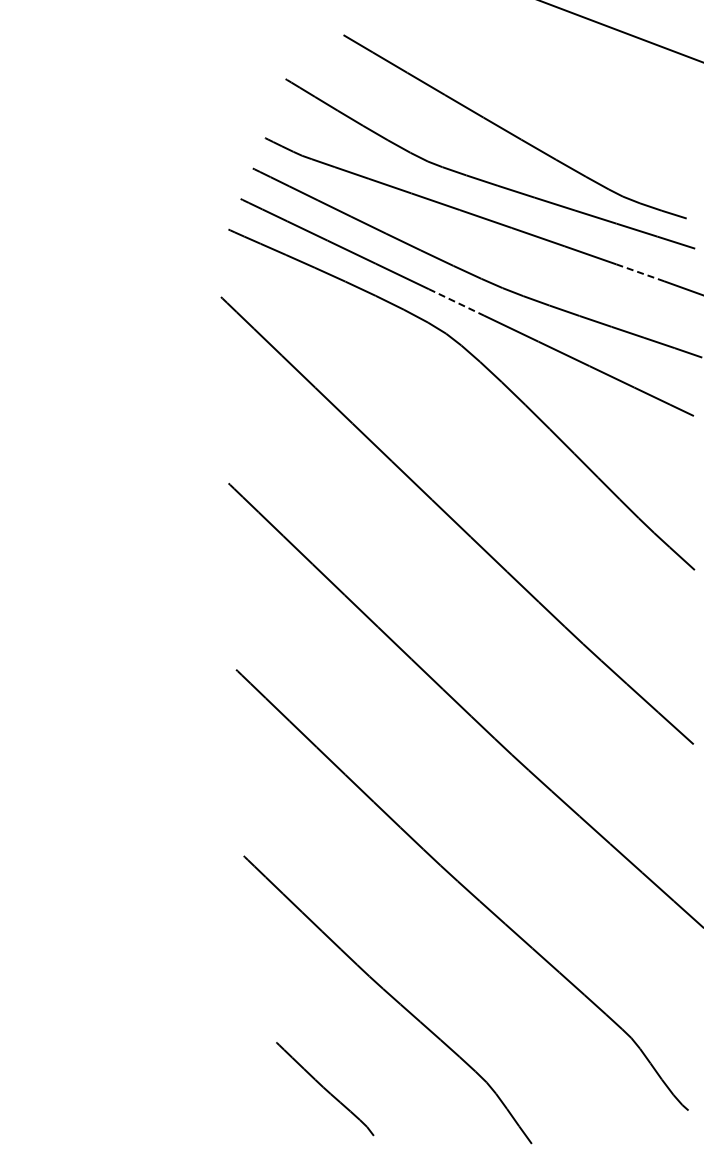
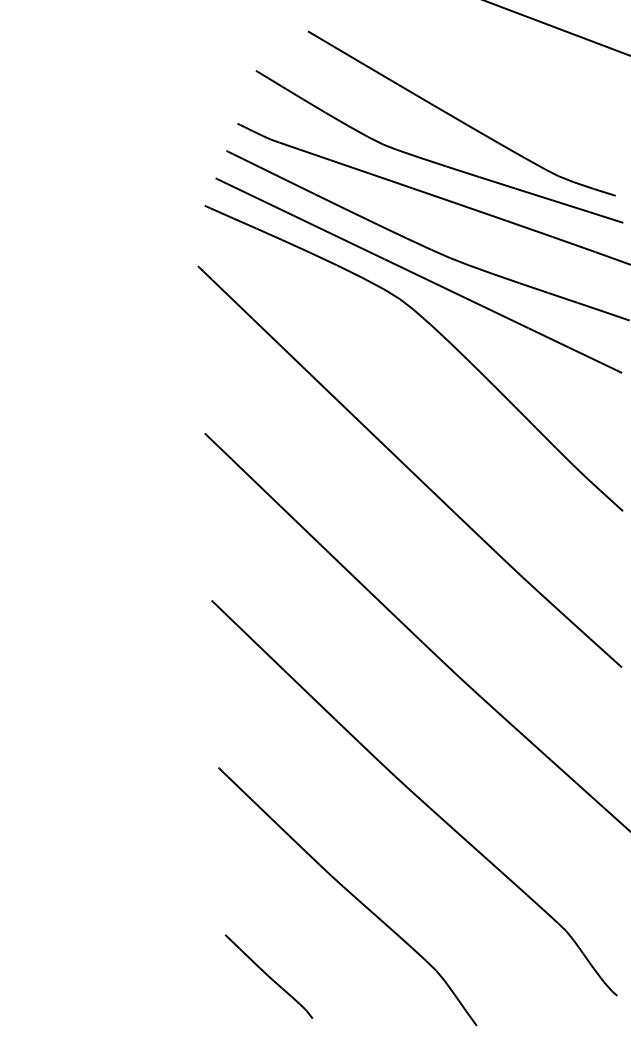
line: (640, 272) -> (574, 244), dashed -> solid
line: (456, 302) -> (409, 271), dashed -> solid
part: (325, 1089) -> (269, 977), moved

